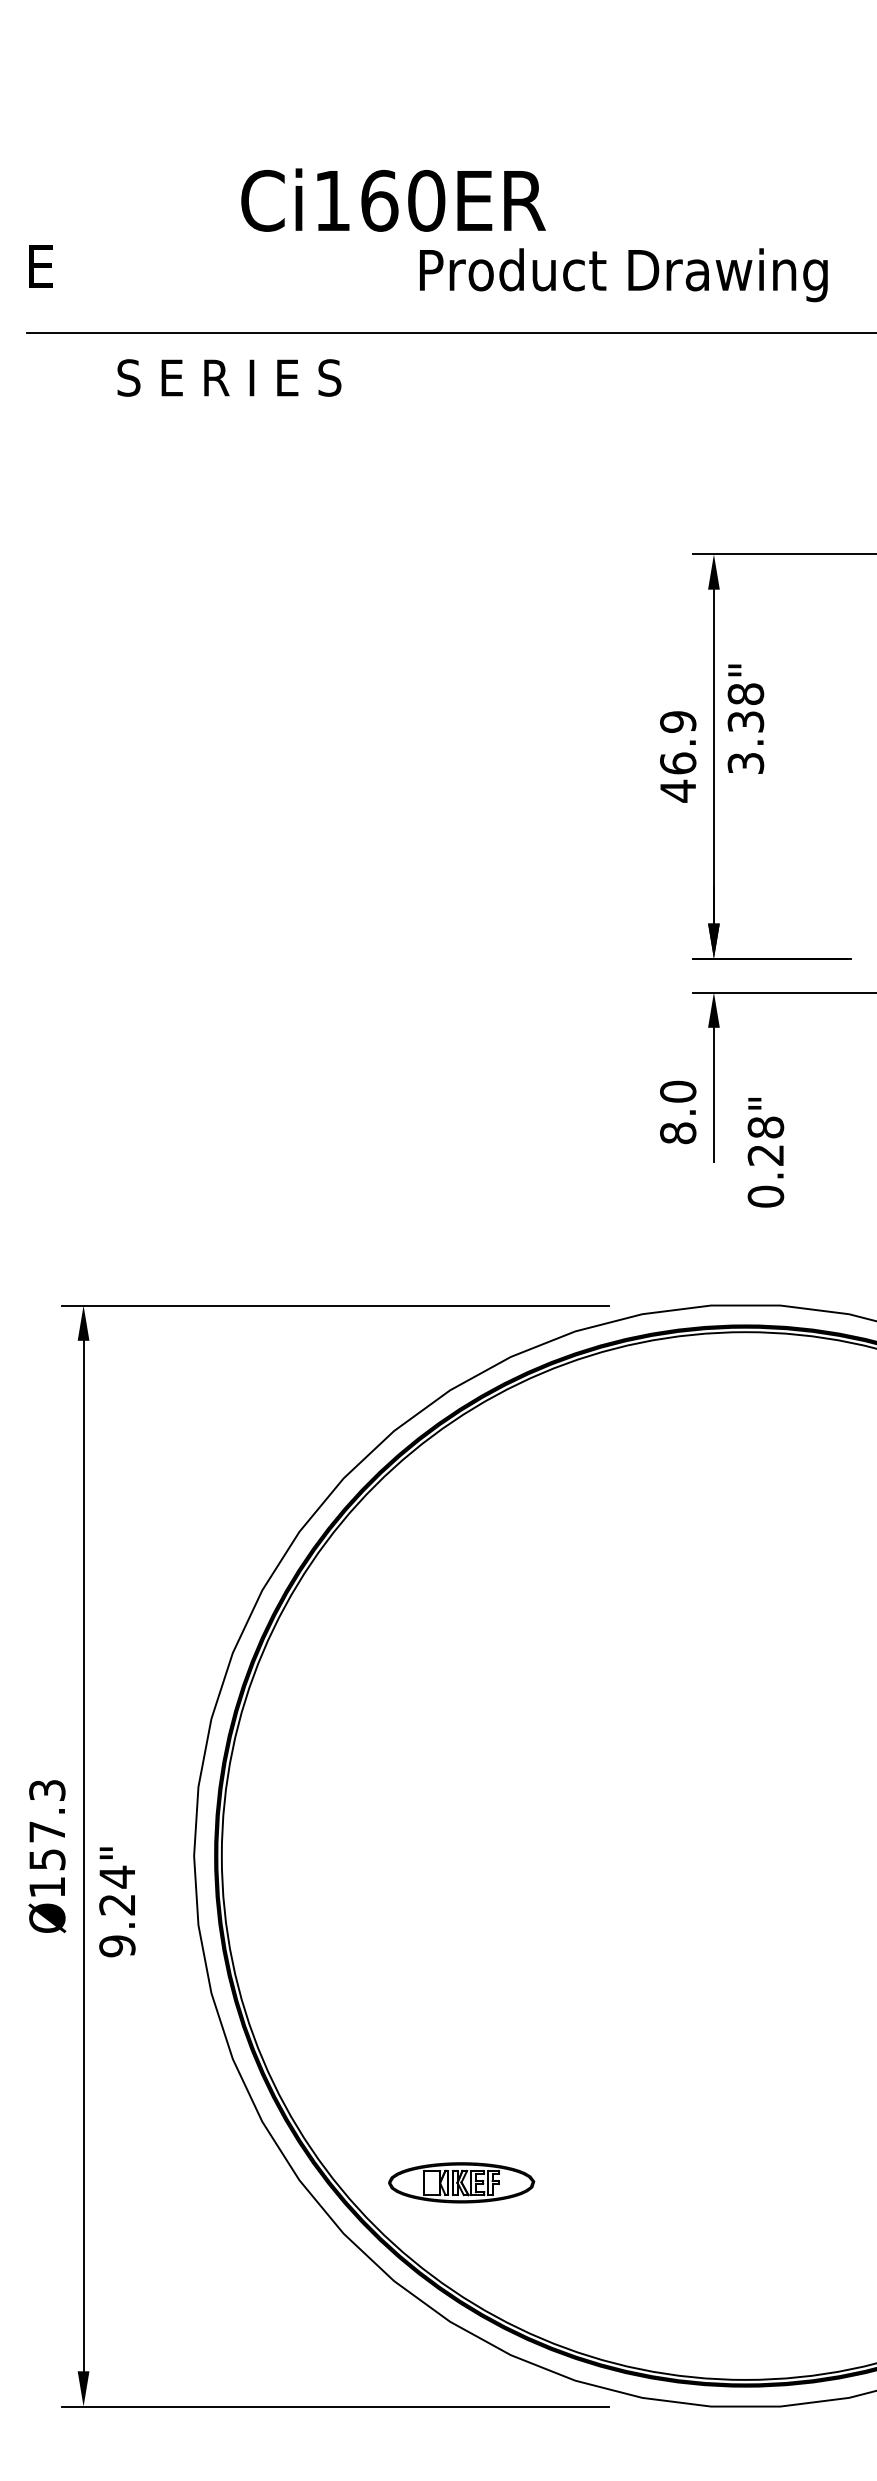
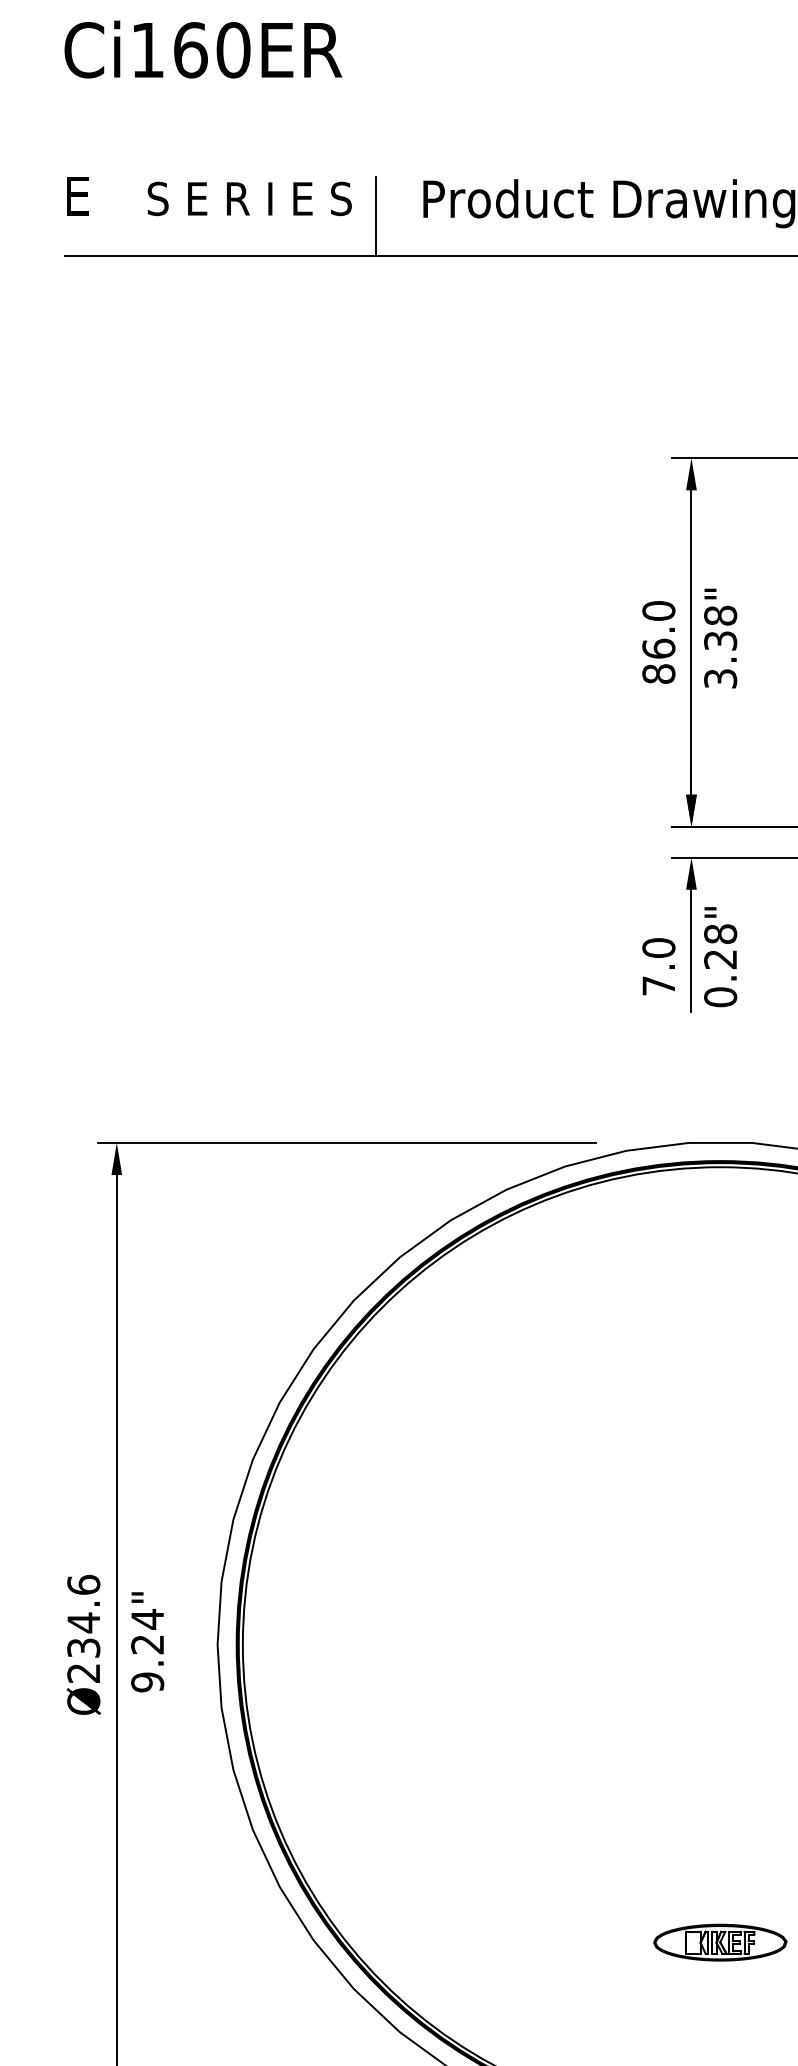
text: (393, 199) -> (203, 48), moved
line: (368, 288) -> (376, 215), added
text: (229, 377) -> (249, 198), moved
text: (745, 718) -> (720, 637), moved
text: (678, 756) -> (659, 642), 46.9 -> 86.0
text: (678, 1133) -> (659, 986), 8.0 -> 7.0
text: (765, 1152) -> (720, 956), moved
text: (47, 1838) -> (83, 1628), Ø157.3 -> Ø234.6
text: (117, 1902) -> (147, 1642), moved
part: (461, 2182) -> (720, 1942), moved

